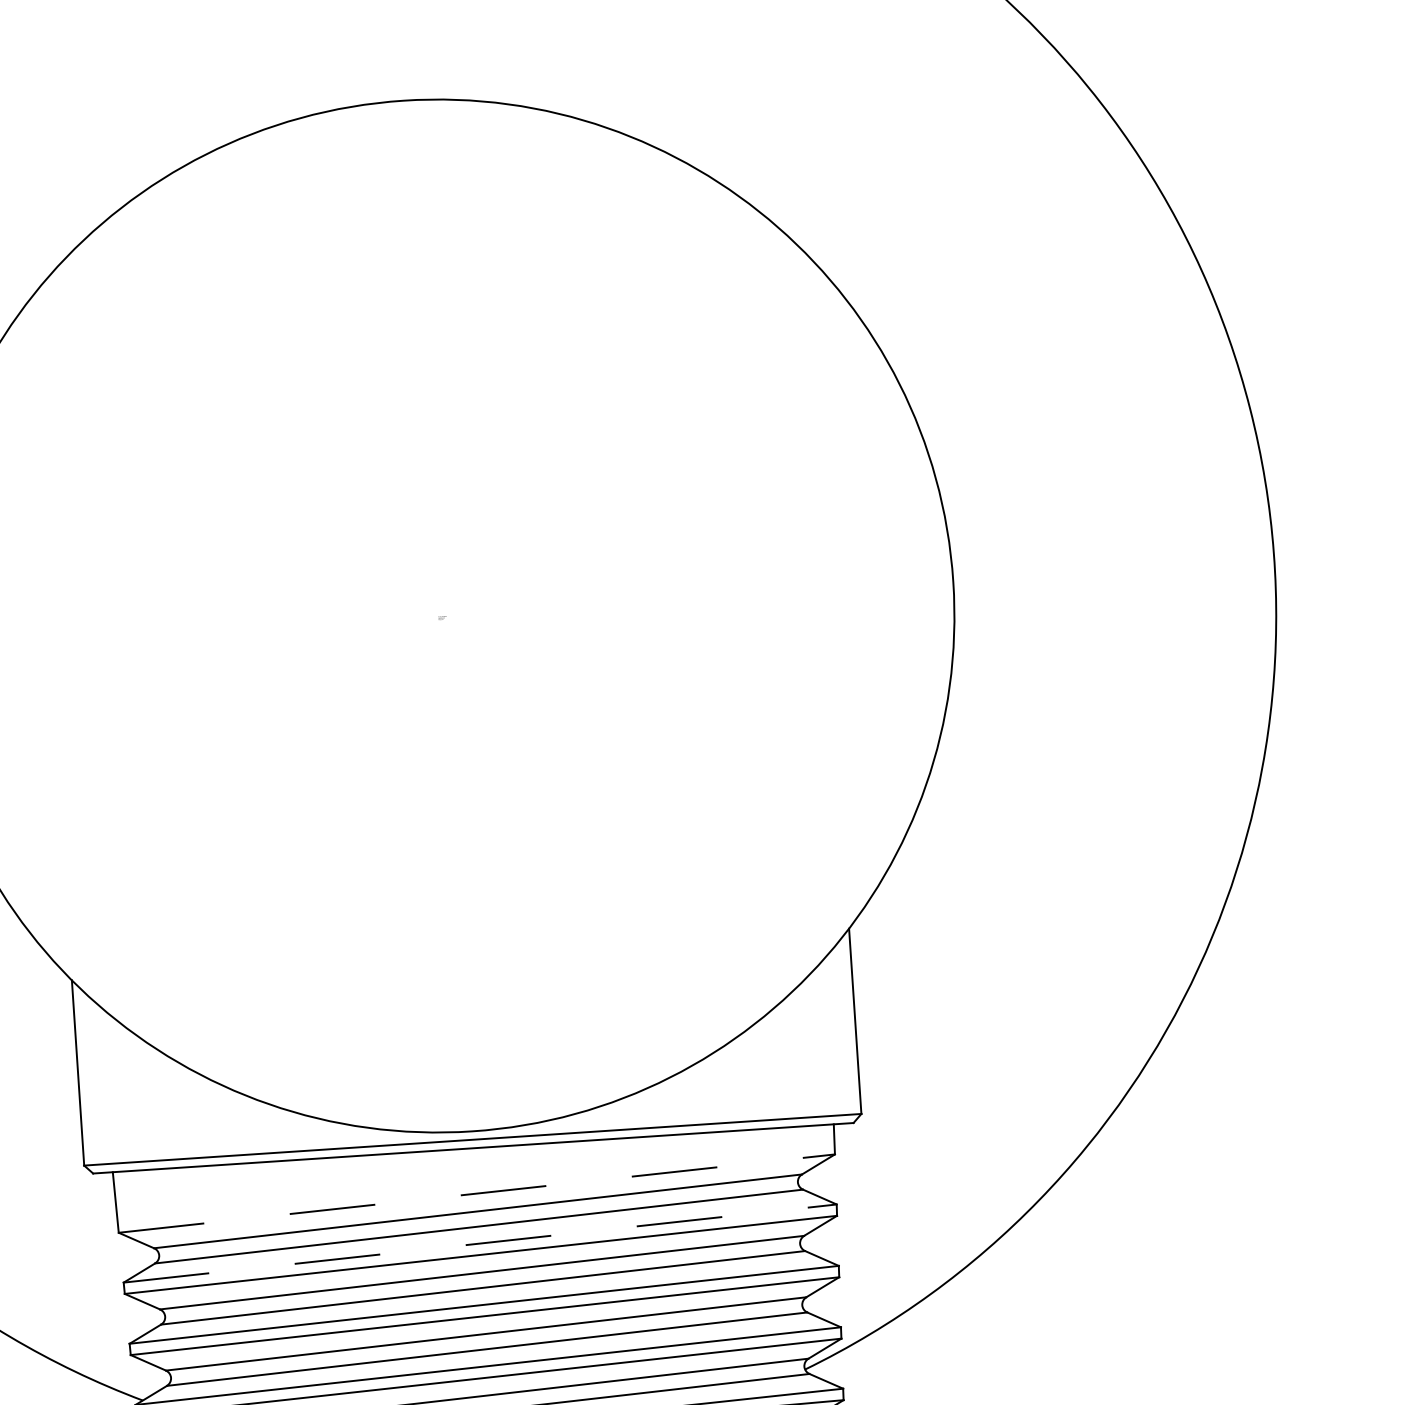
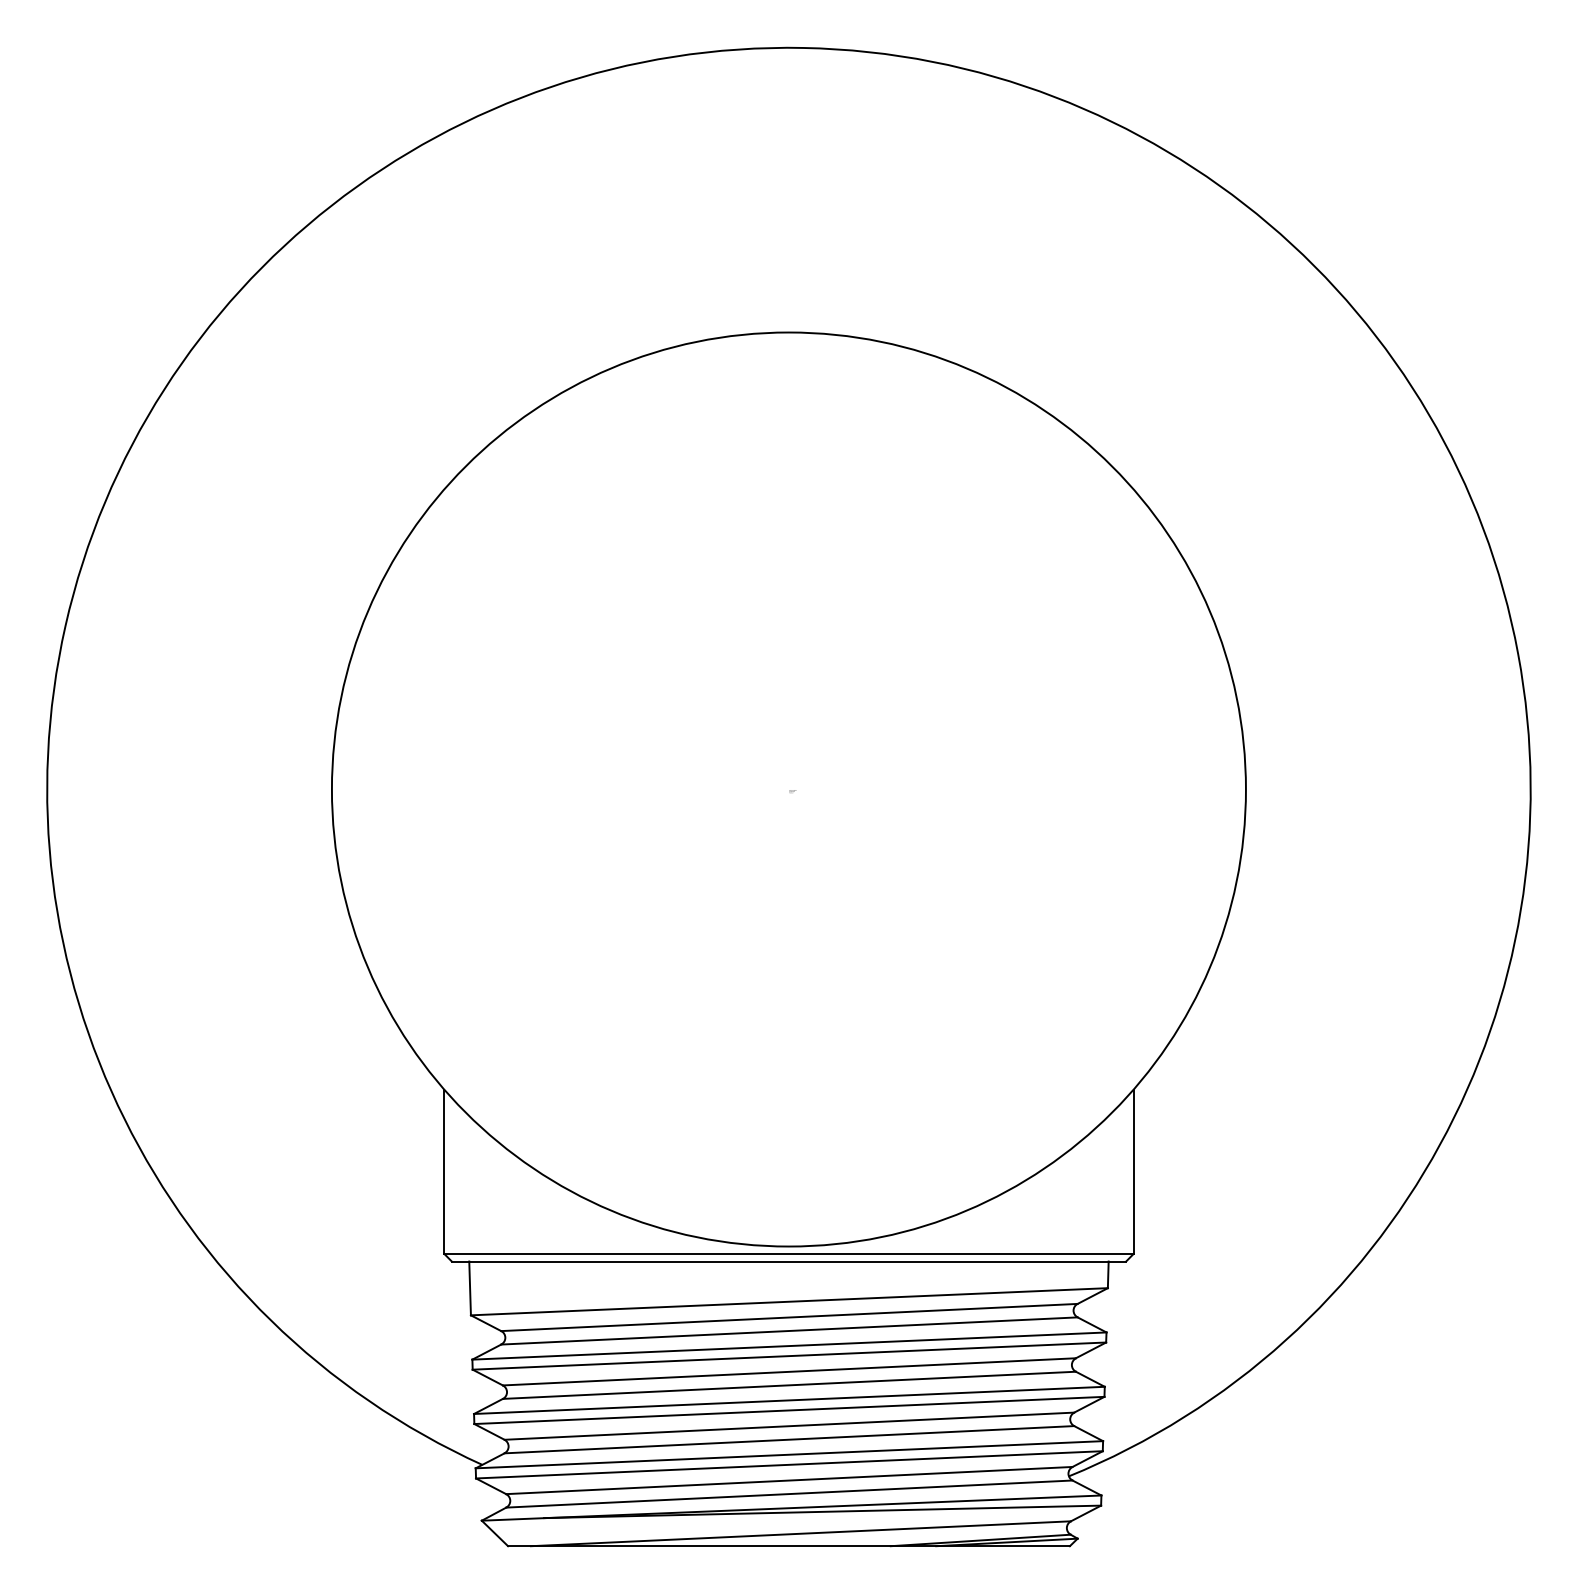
line: (476, 1193) -> (789, 1301), dashed -> solid
line: (480, 1244) -> (789, 1346), dashed -> solid

